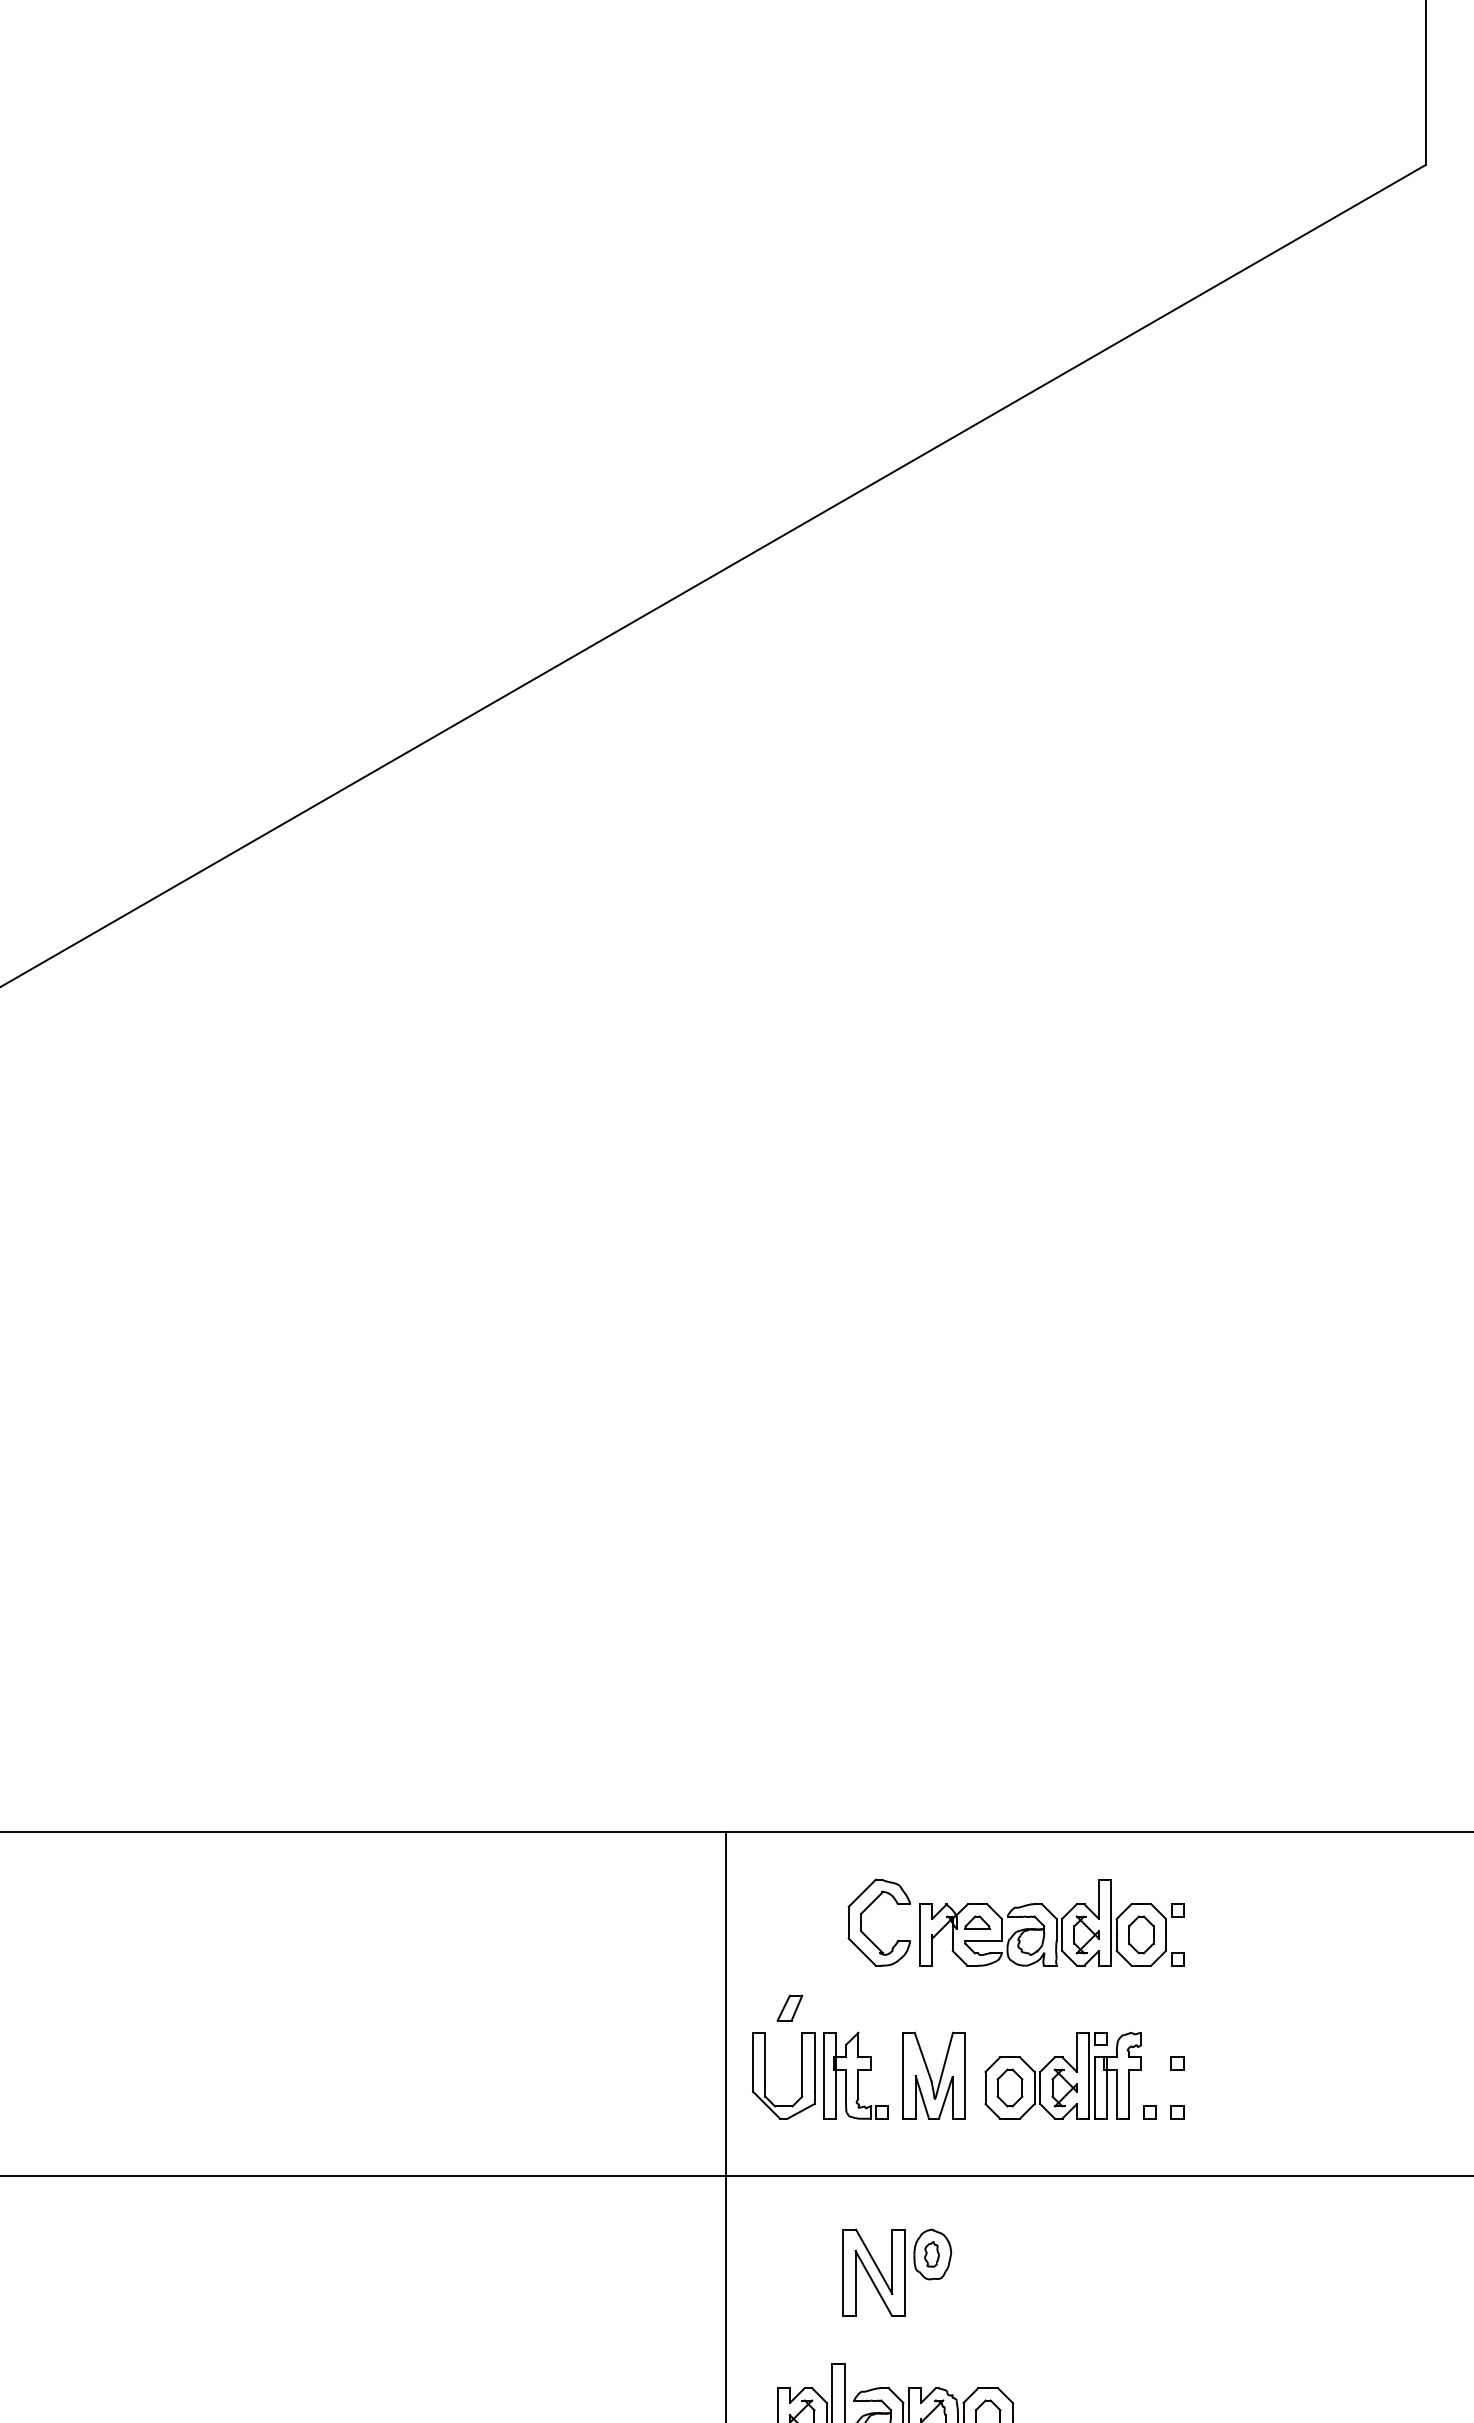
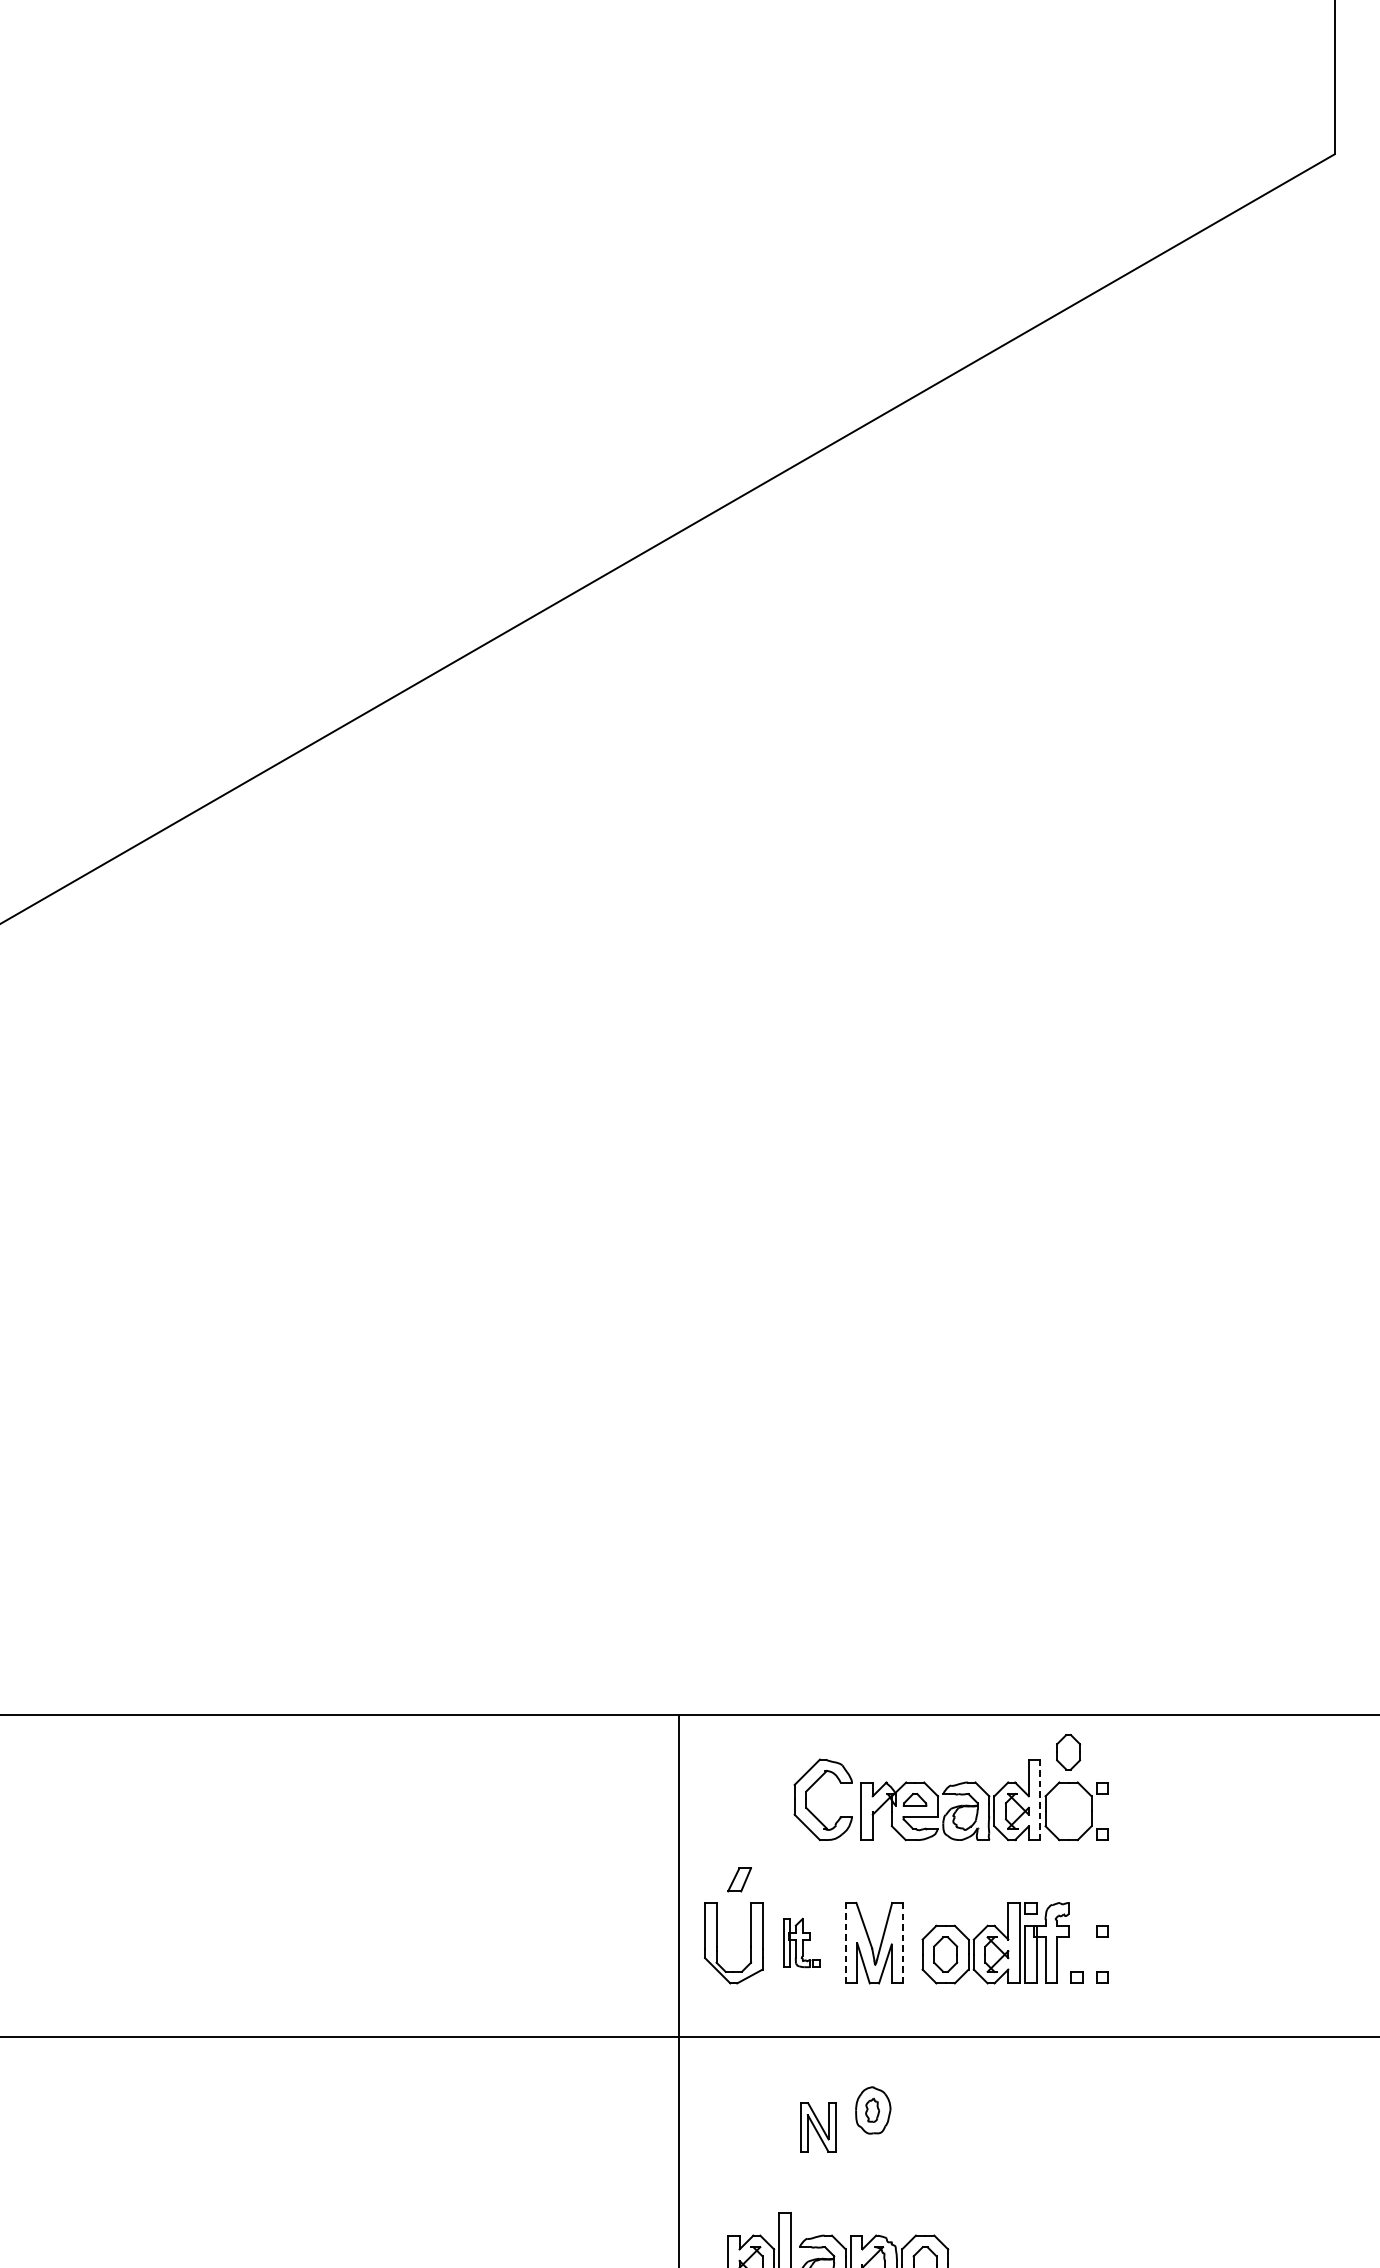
line: (1111, 1922) -> (1040, 1799), solid -> dashed
part: (1141, 1934) -> (1068, 1751), moved
part: (855, 2075) -> (800, 1942), size x0.6
line: (903, 2075) -> (845, 1942), solid -> dashed
line: (964, 2075) -> (902, 1942), solid -> dashed
part: (873, 2272) -> (817, 2127), size x0.6

